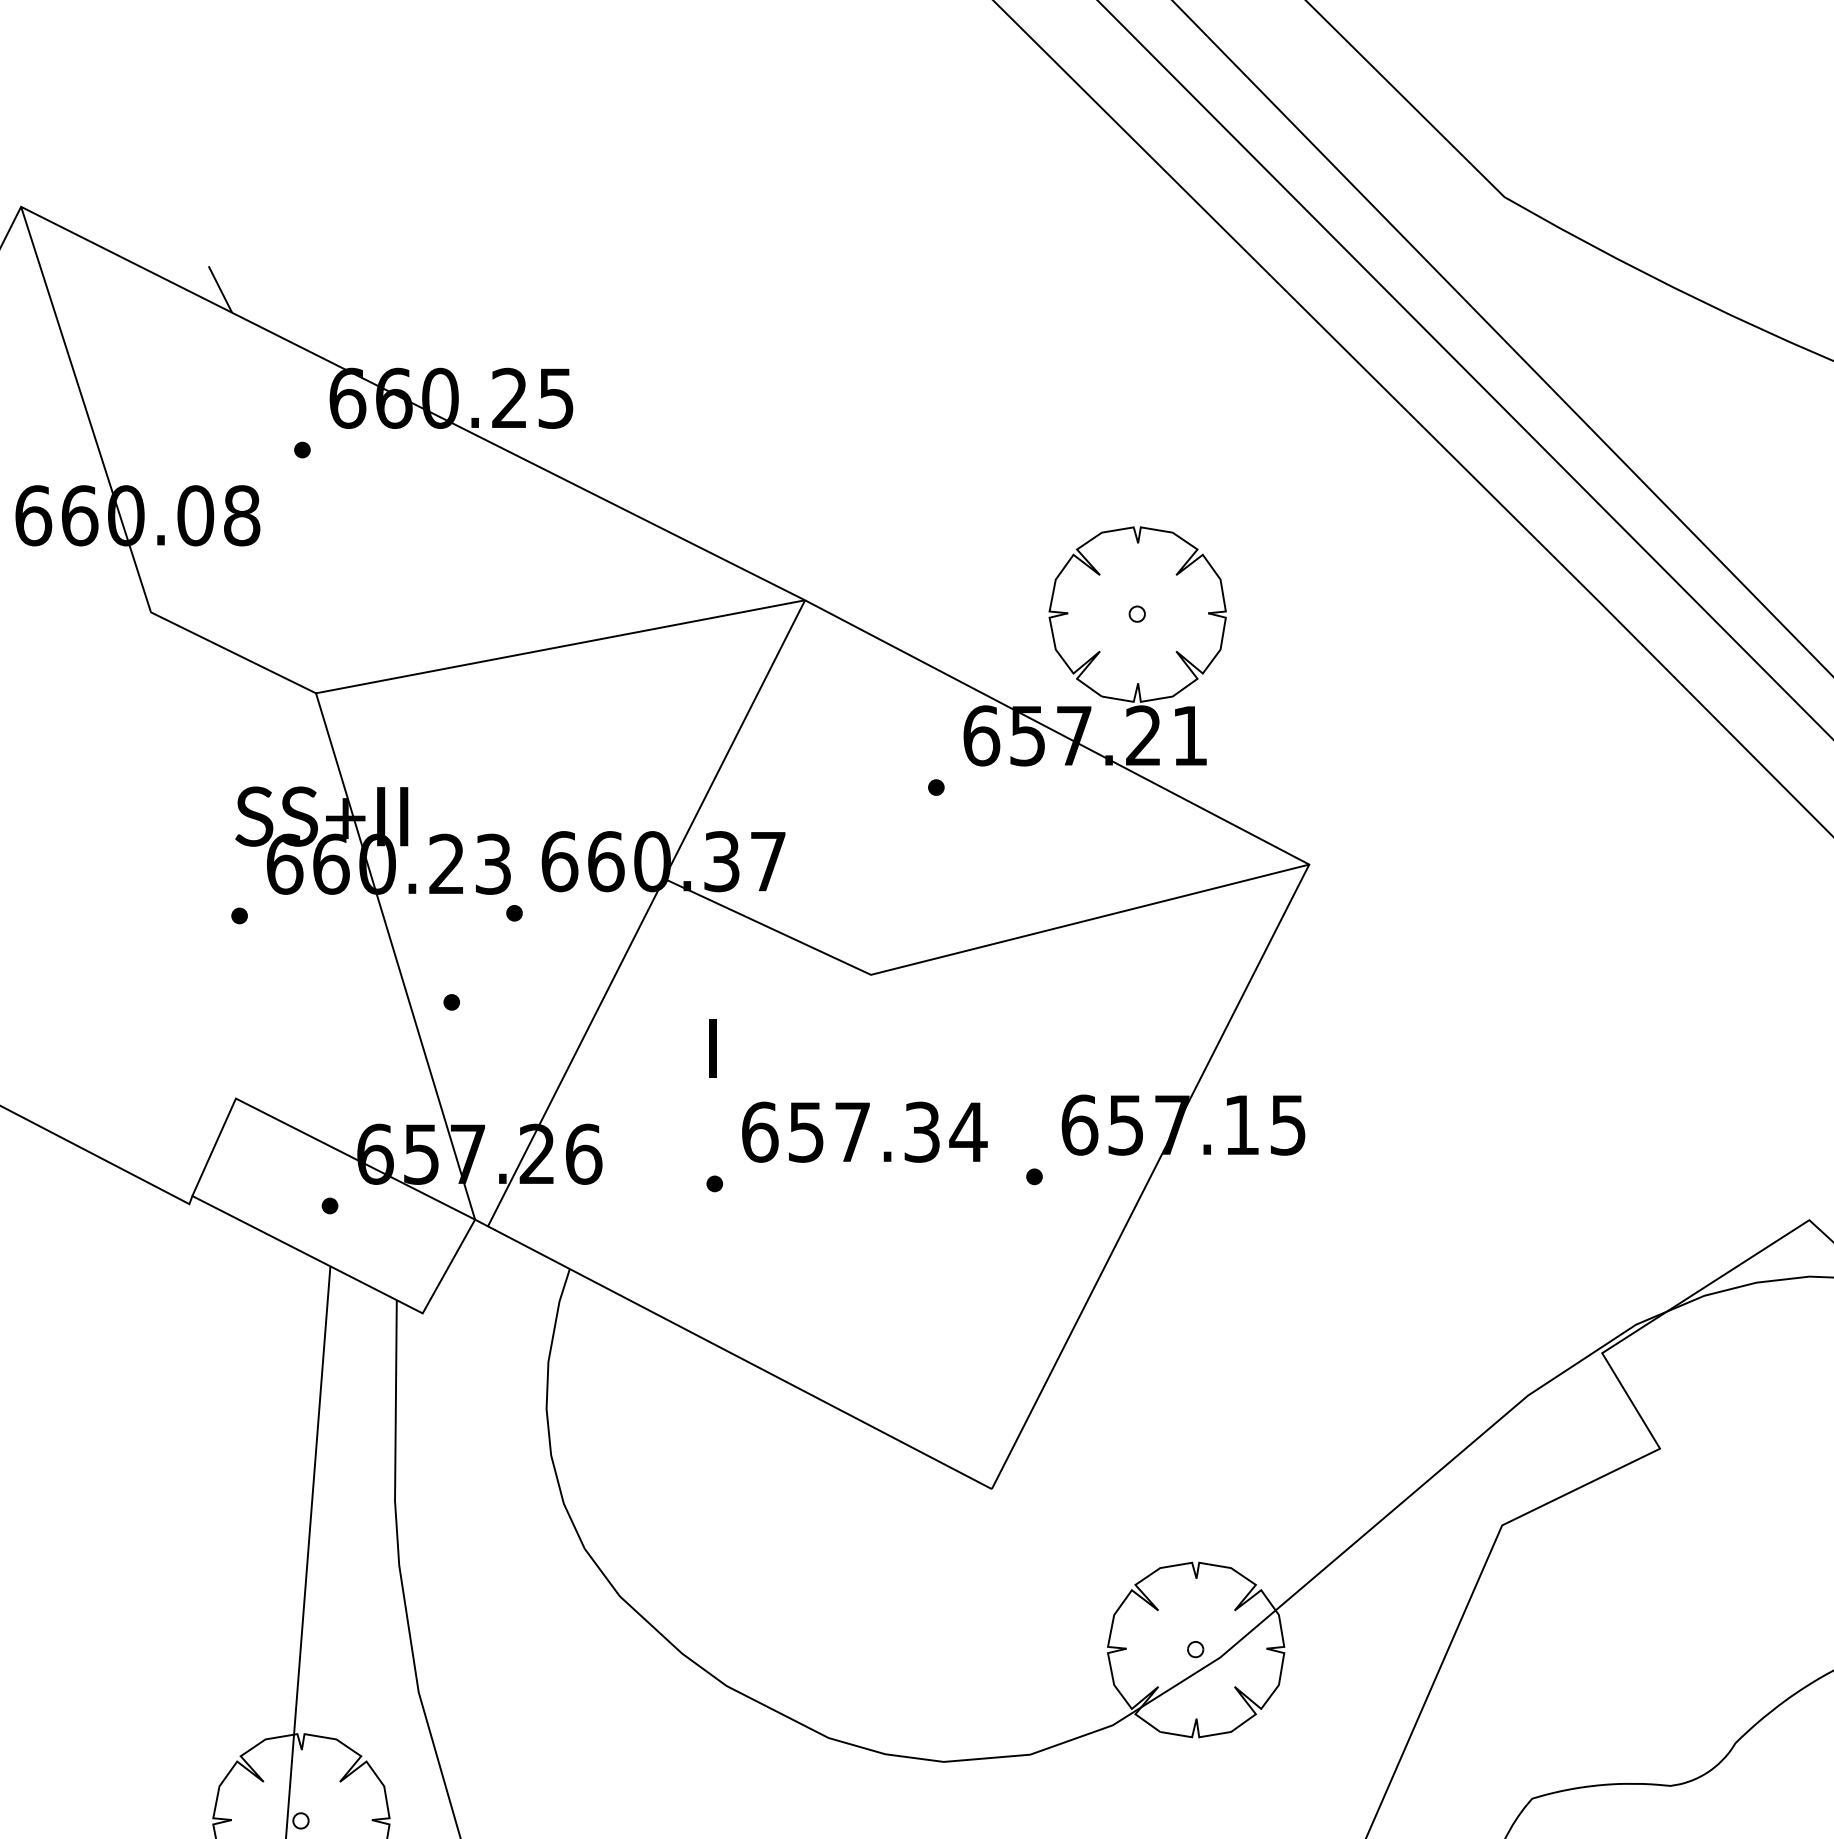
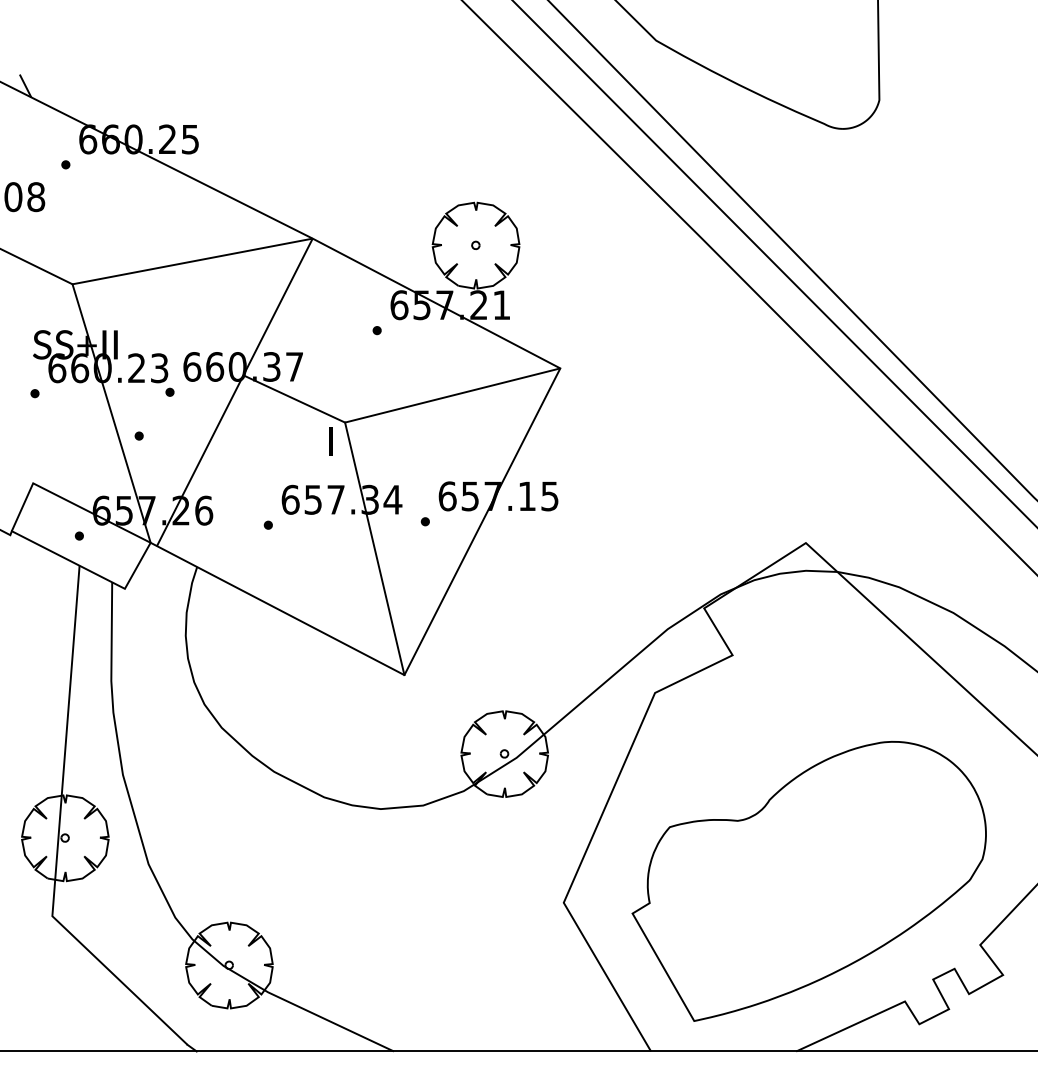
text: (710, 1048) -> (330, 441), moved
line: (930, 1231) -> (374, 548), added

